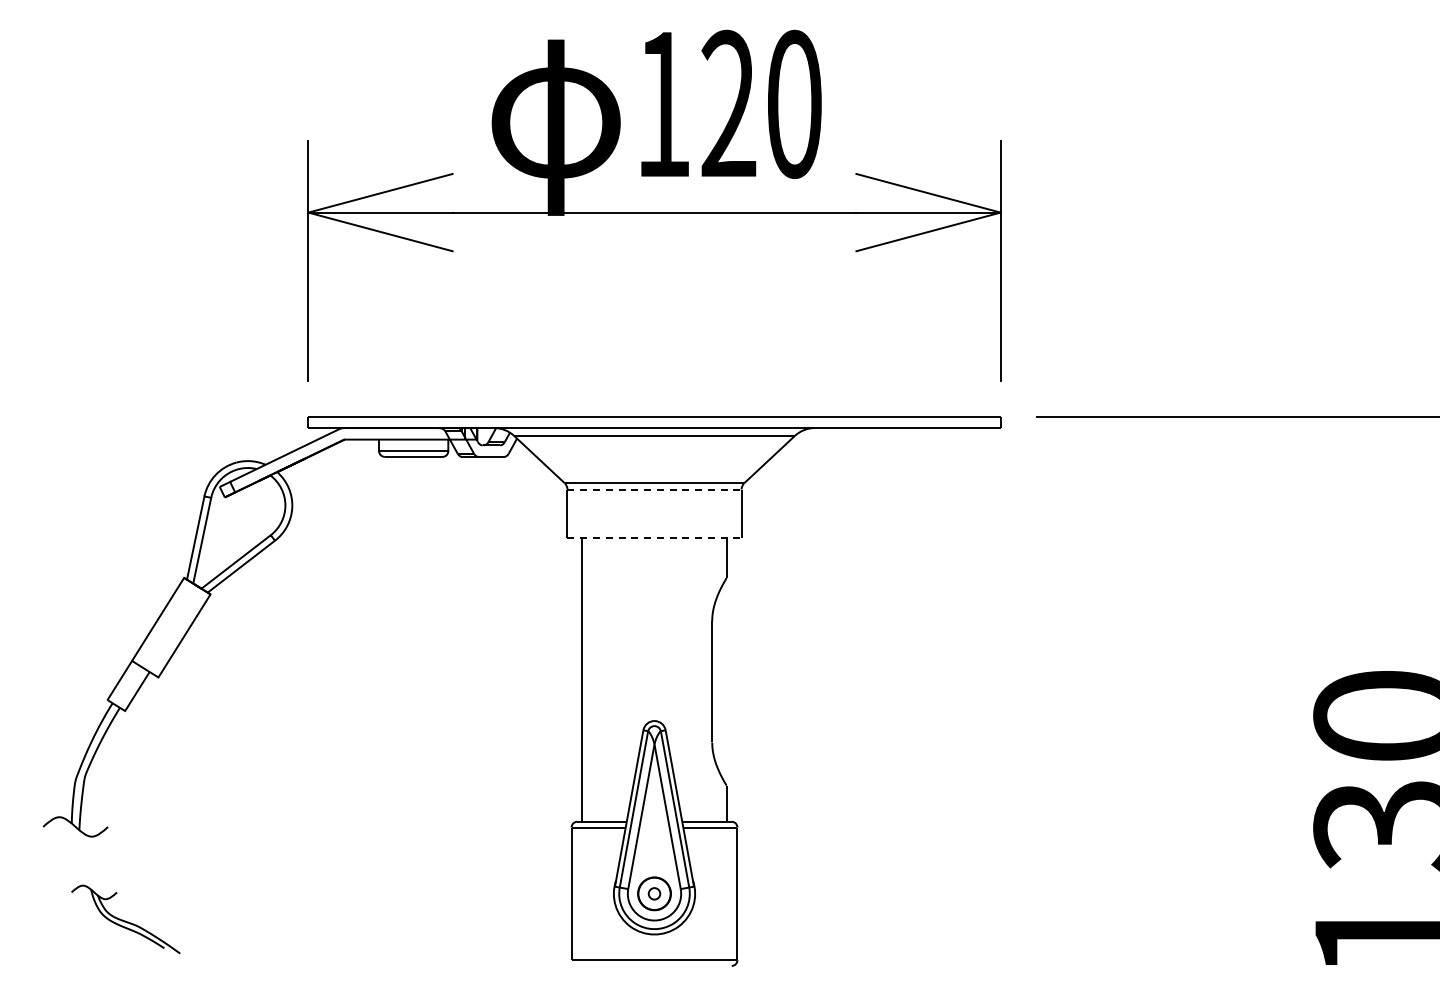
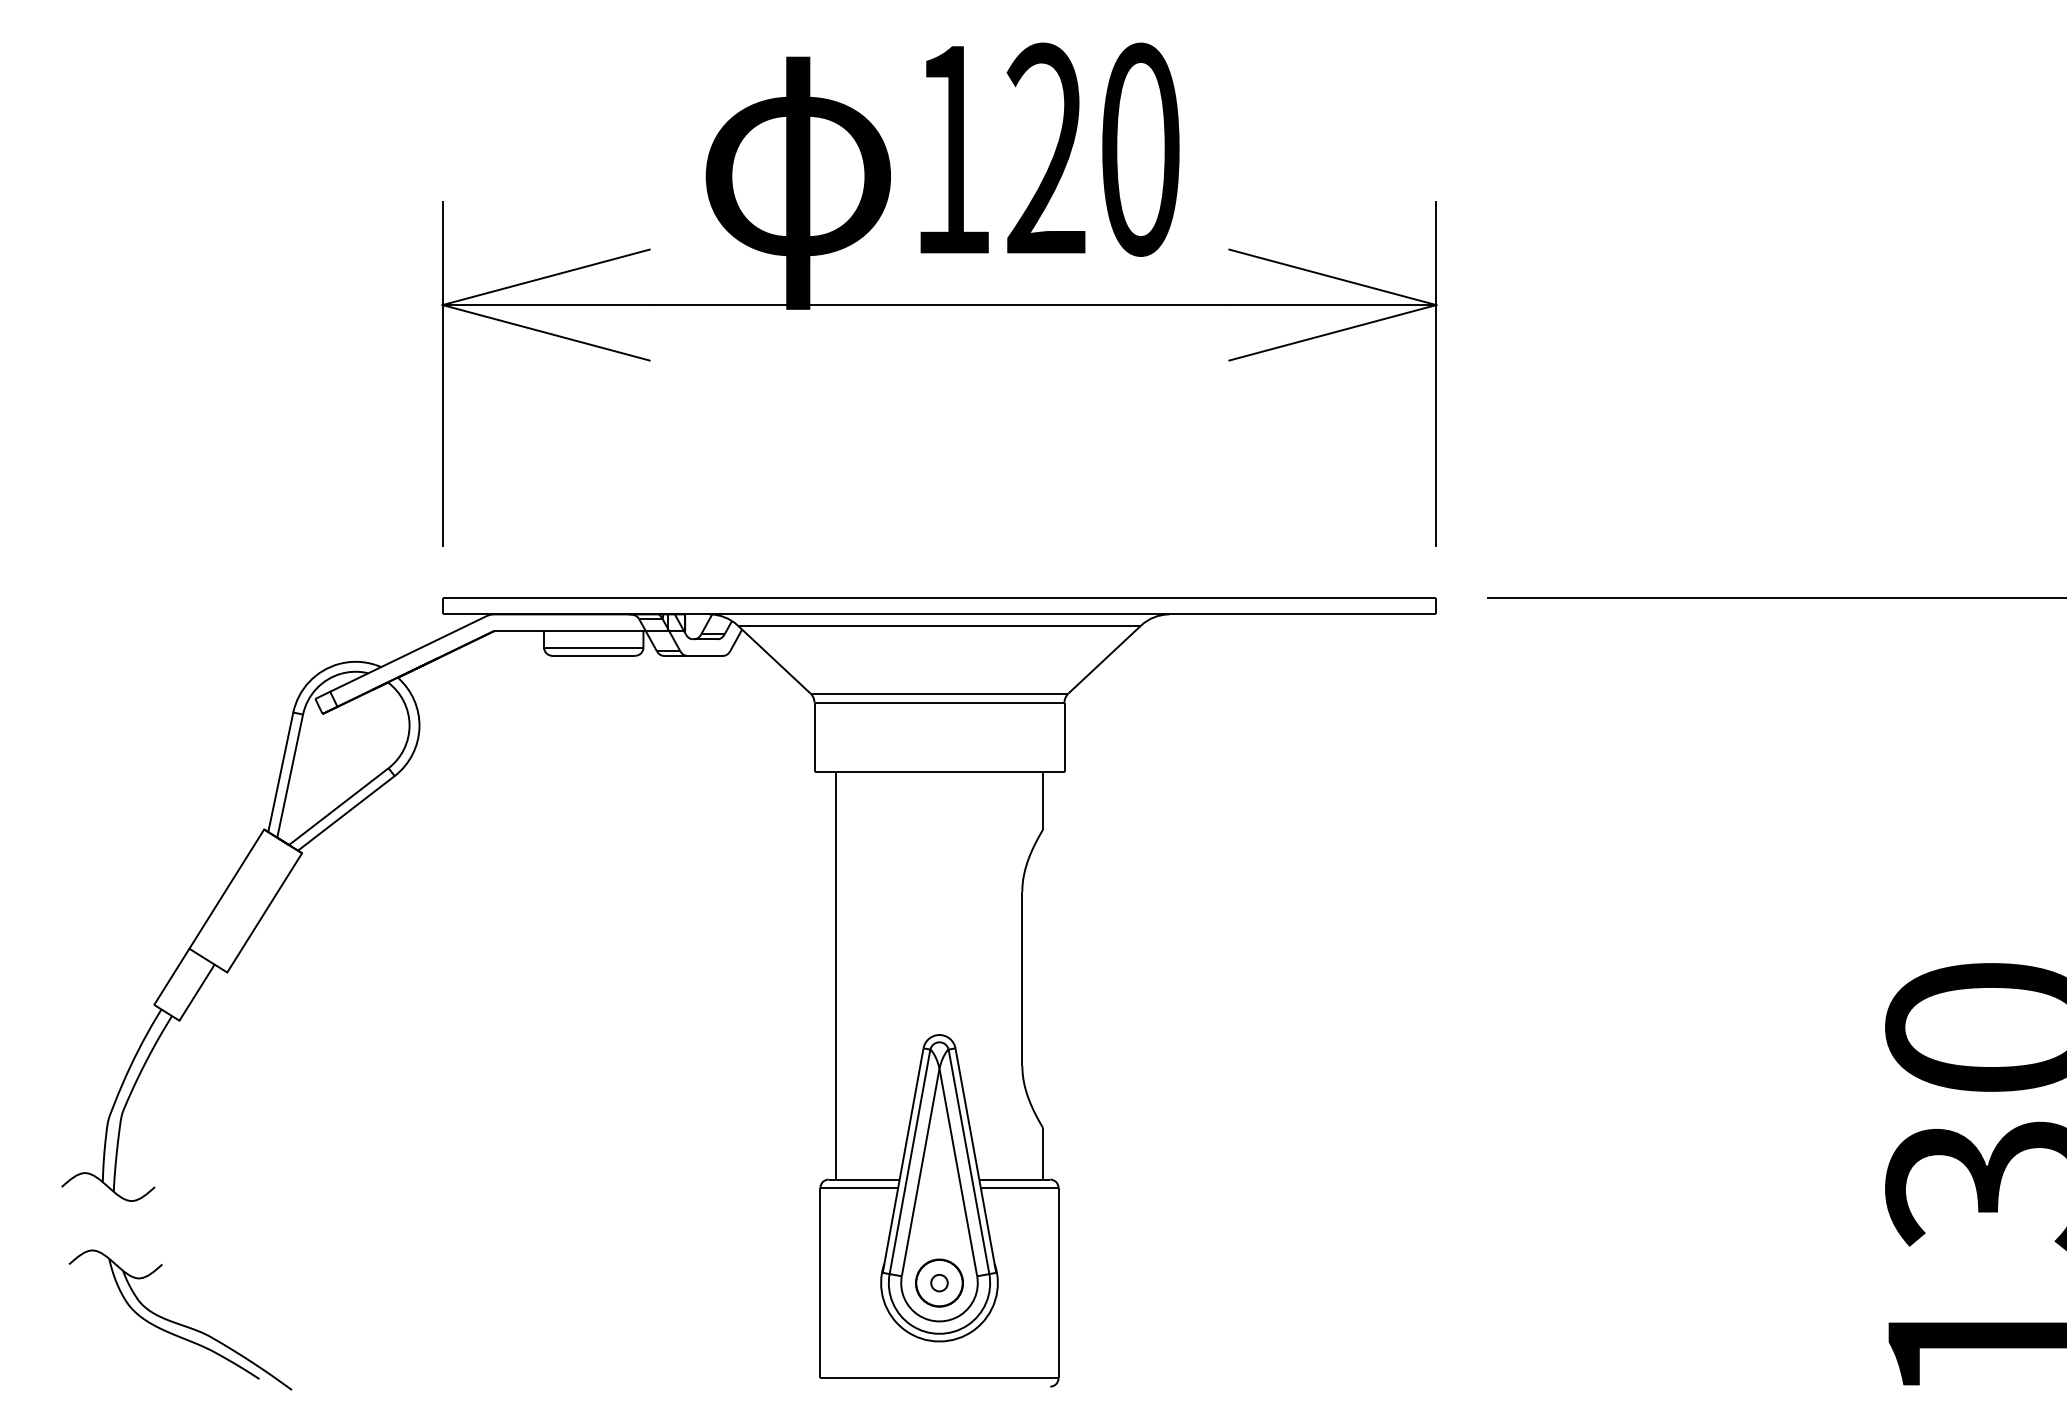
line: (655, 489) -> (940, 702), dashed -> solid
line: (655, 537) -> (940, 771), dashed -> solid
part: (125, 919) -> (179, 1319), size x1.43

